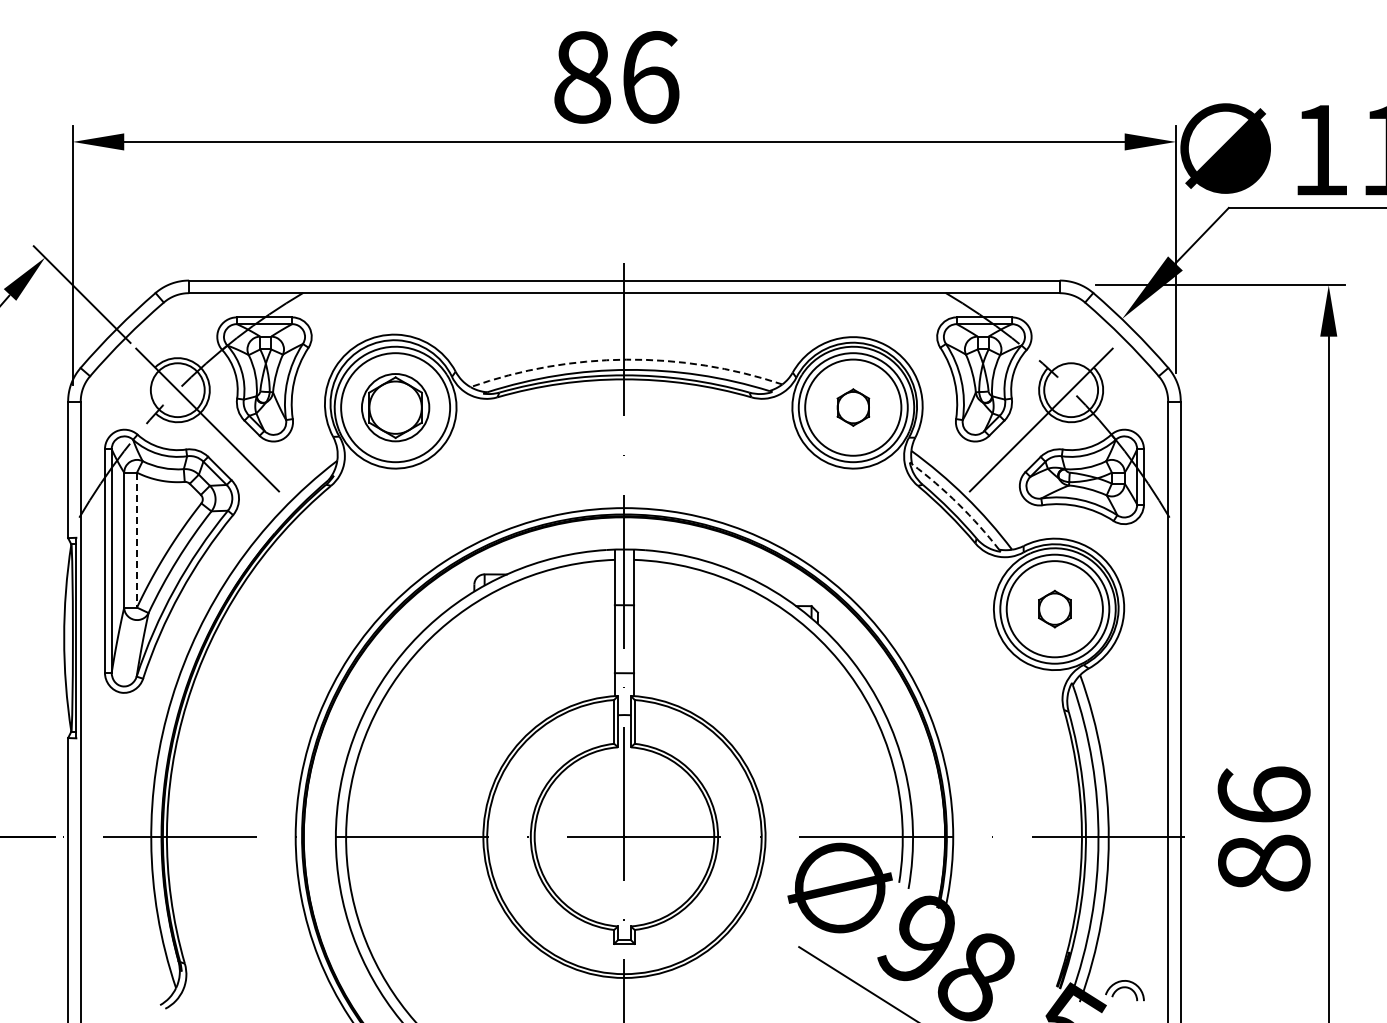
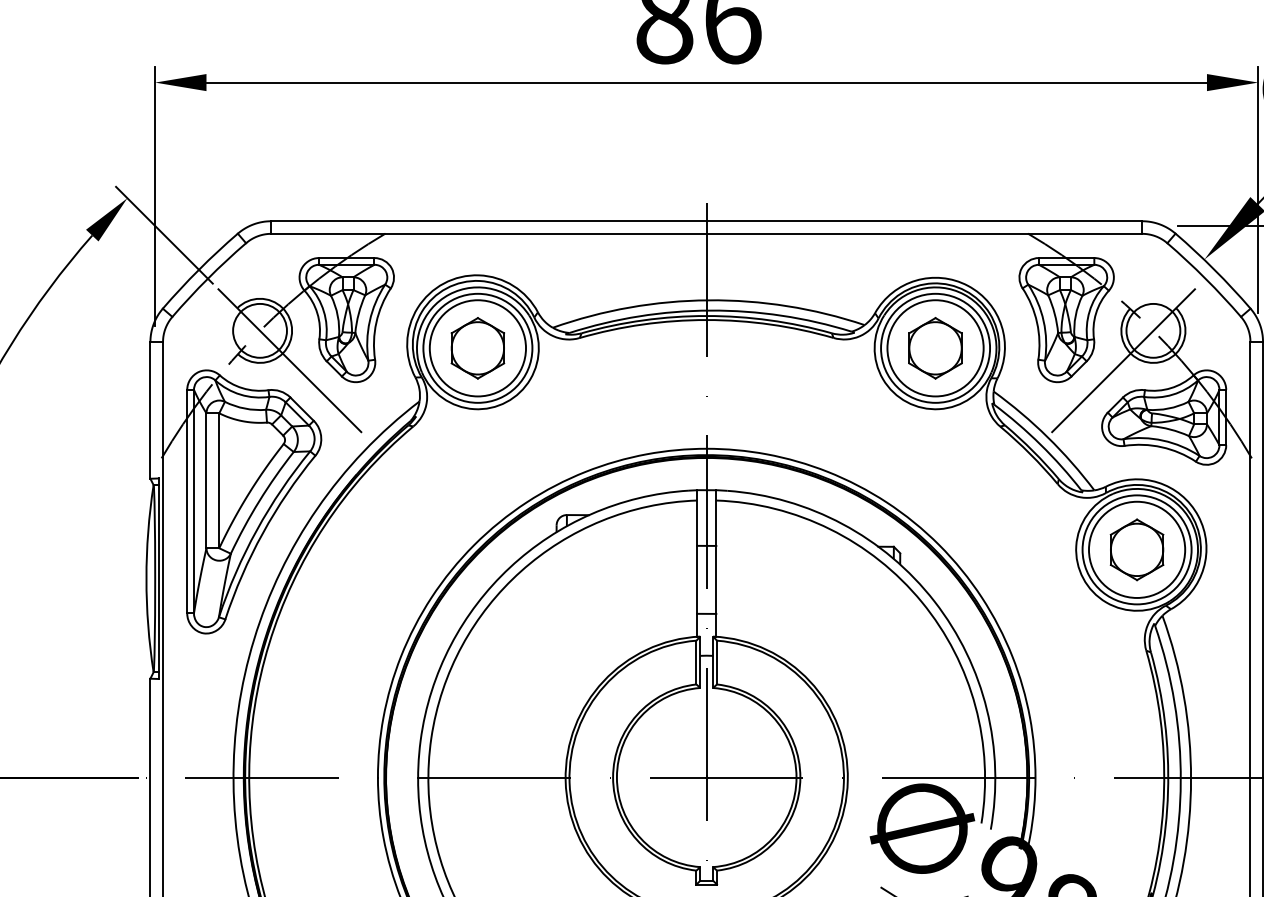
arc: (626, 359) -> (708, 300), dashed -> solid
circle: (395, 407) -> (477, 348), size x1.43
part: (853, 407) -> (935, 348), size x1.67
arc: (958, 504) -> (1040, 445), dashed -> solid
line: (137, 540) -> (219, 481), dashed -> solid
part: (1054, 608) -> (1136, 549), size x1.67

